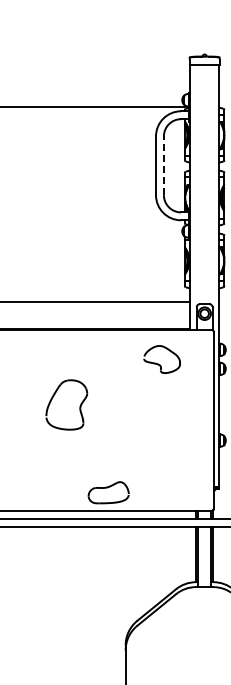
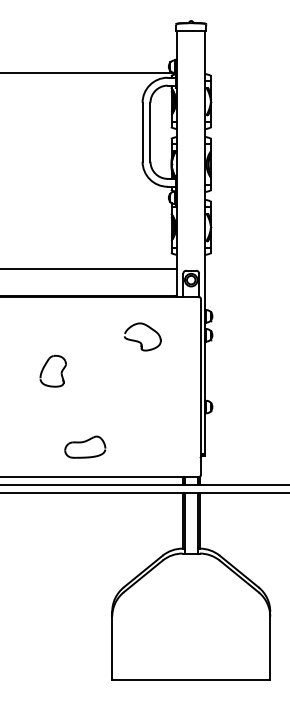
line: (163, 165) -> (150, 131), dashed -> solid
part: (161, 359) -> (142, 336), moved
part: (65, 404) -> (52, 370), size x0.62
part: (108, 492) -> (85, 446), moved

